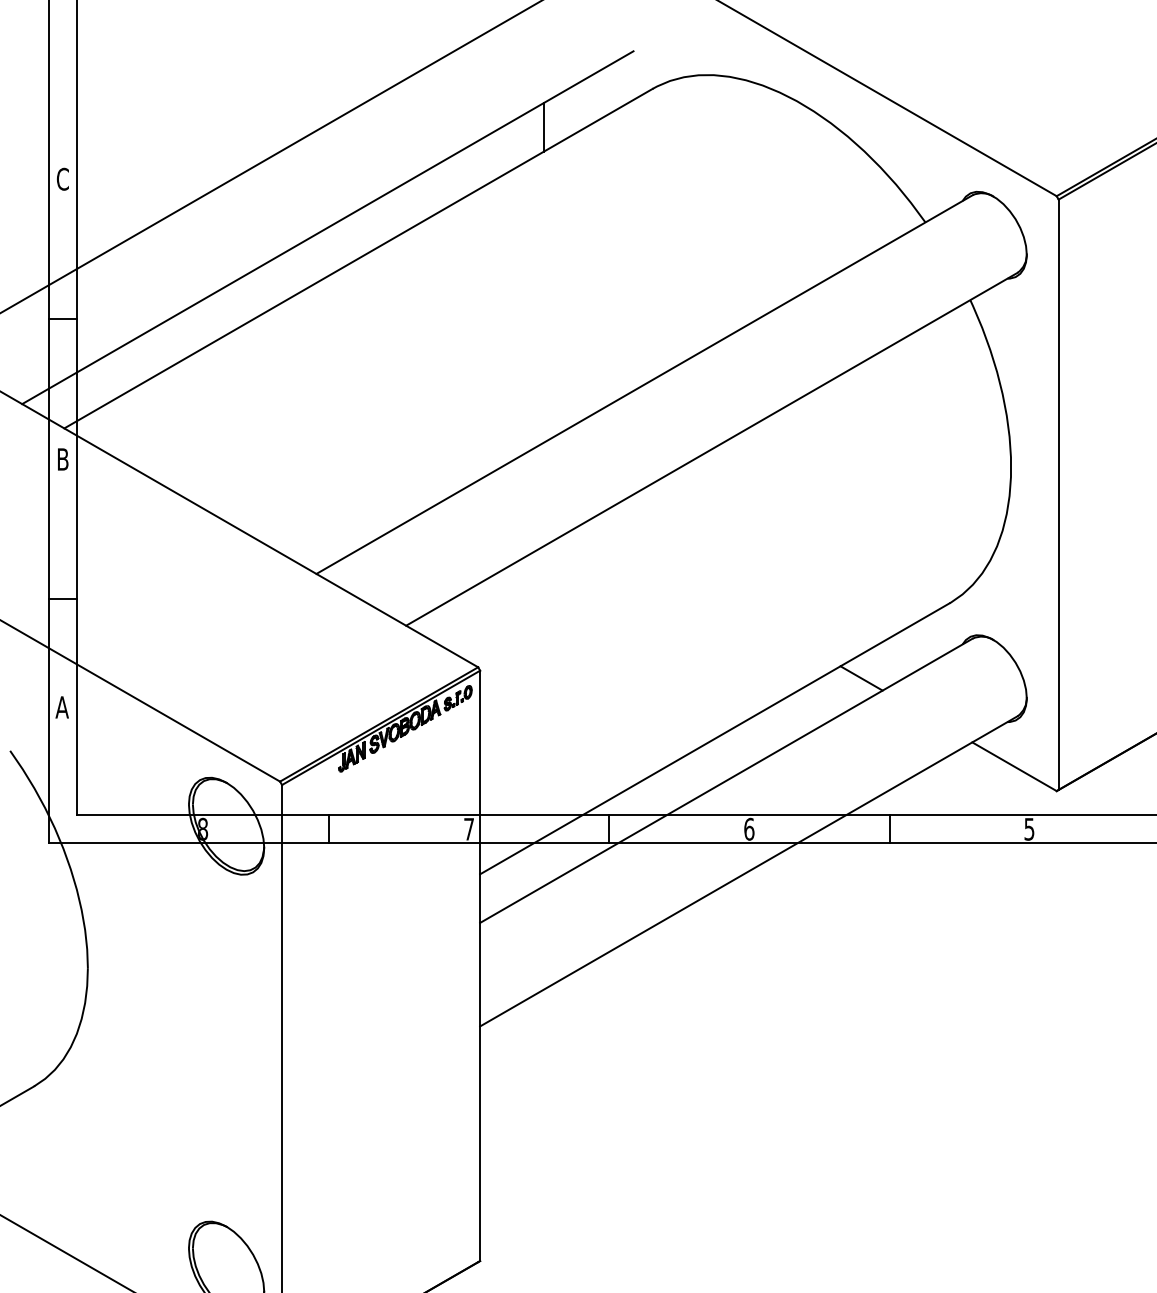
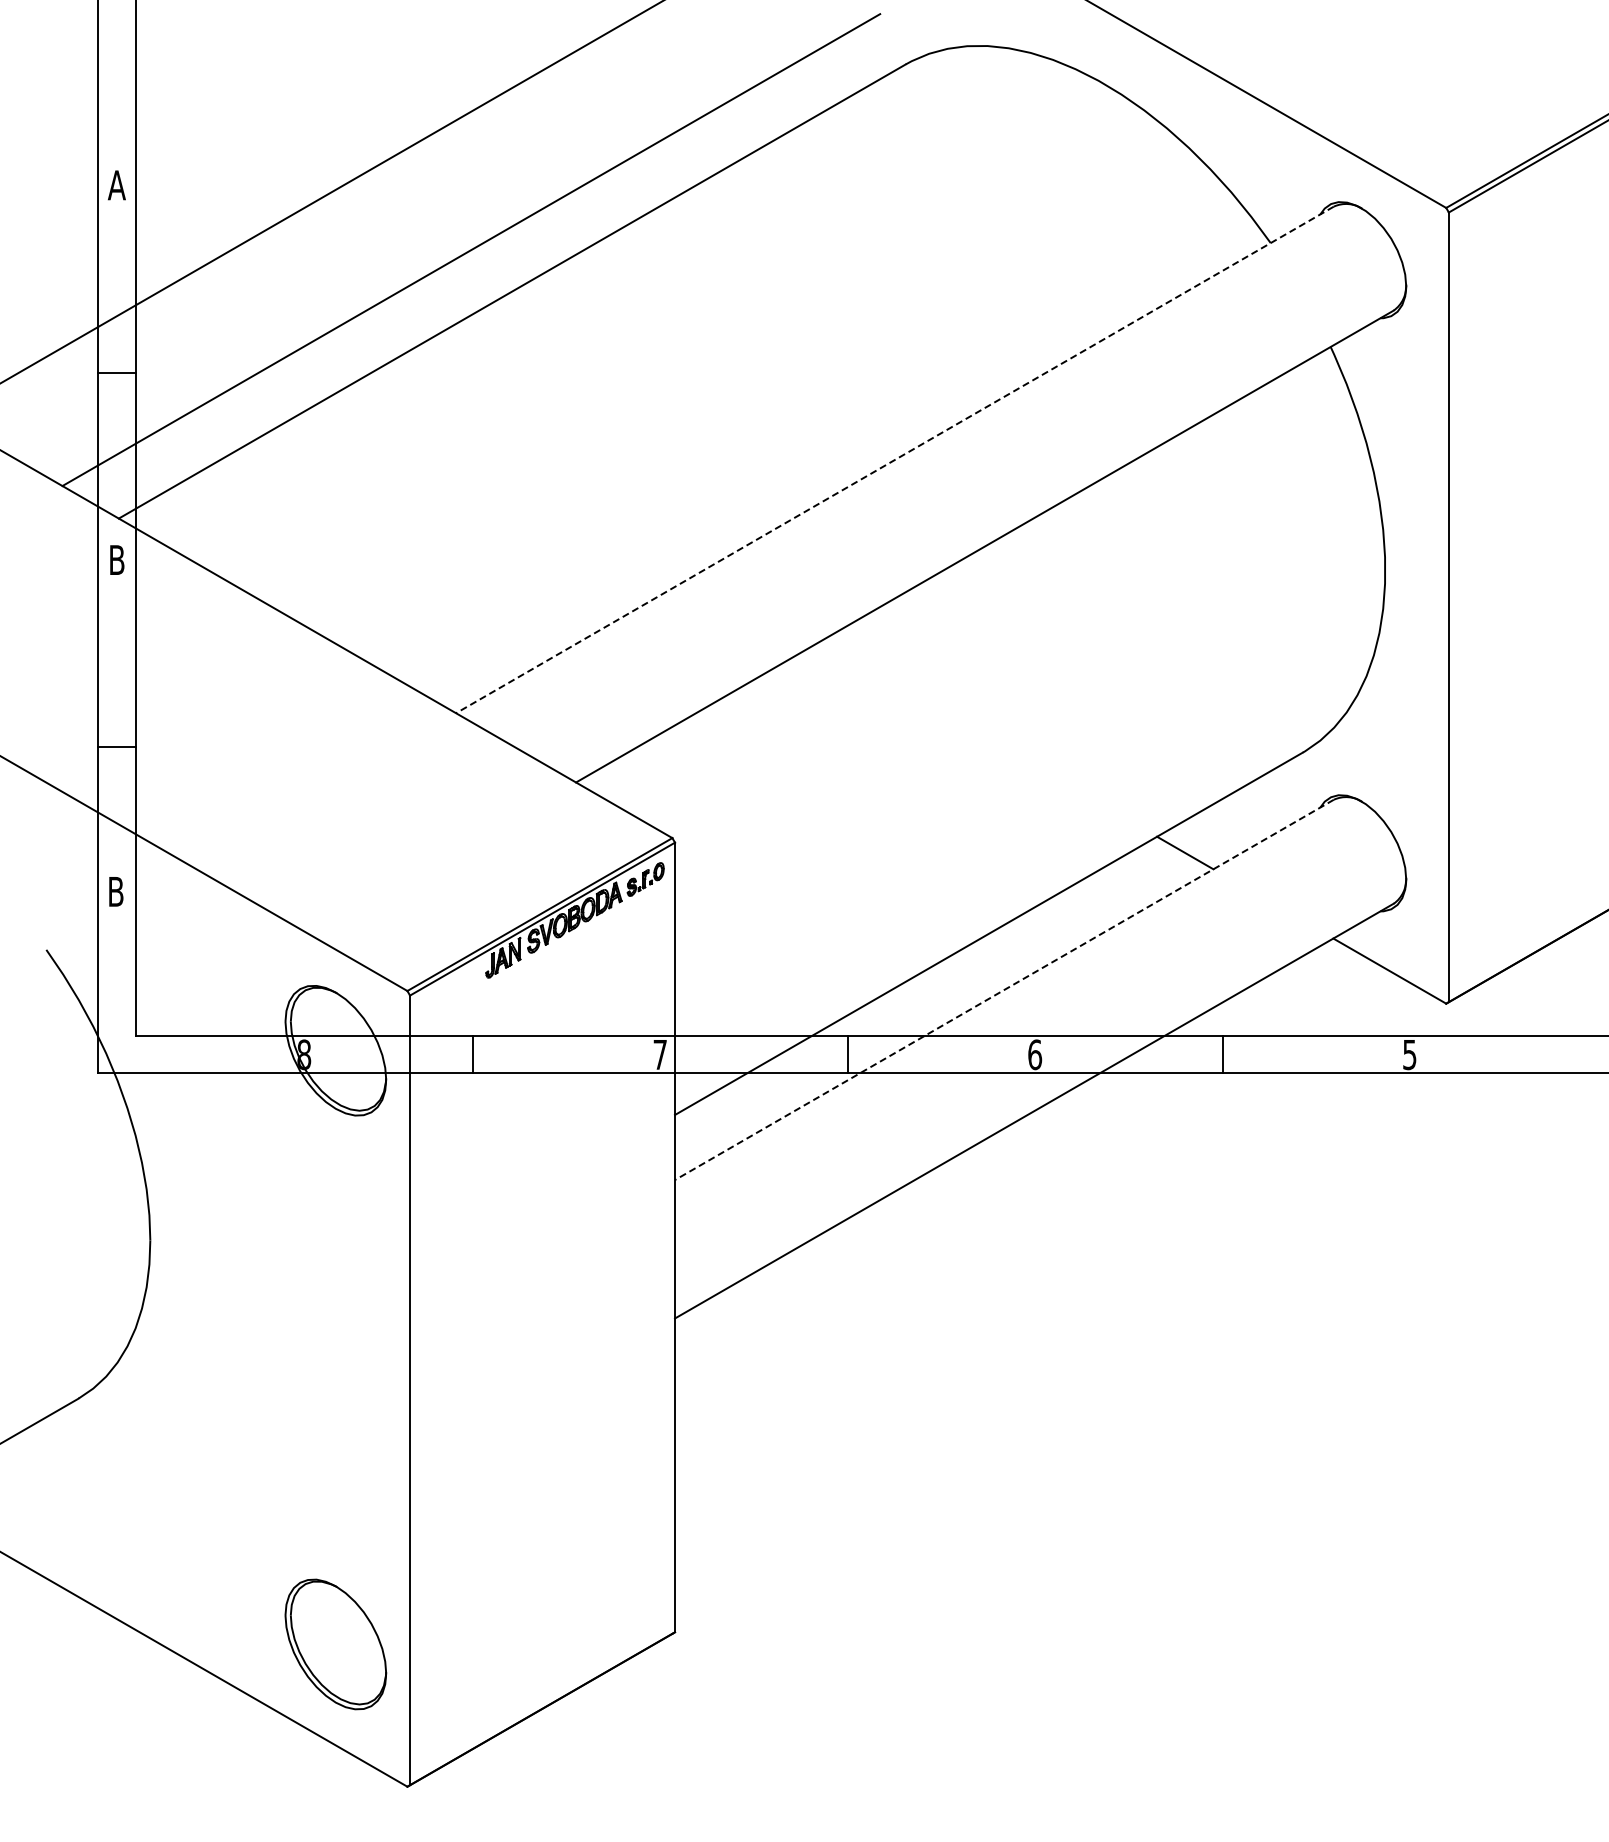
line: (543, 127) -> (759, 115), removed
text: (62, 179) -> (116, 185), C -> A
line: (644, 384) -> (894, 459), solid -> dashed
text: (61, 707) -> (115, 891), A -> B
line: (725, 781) -> (1003, 990), solid -> dashed

